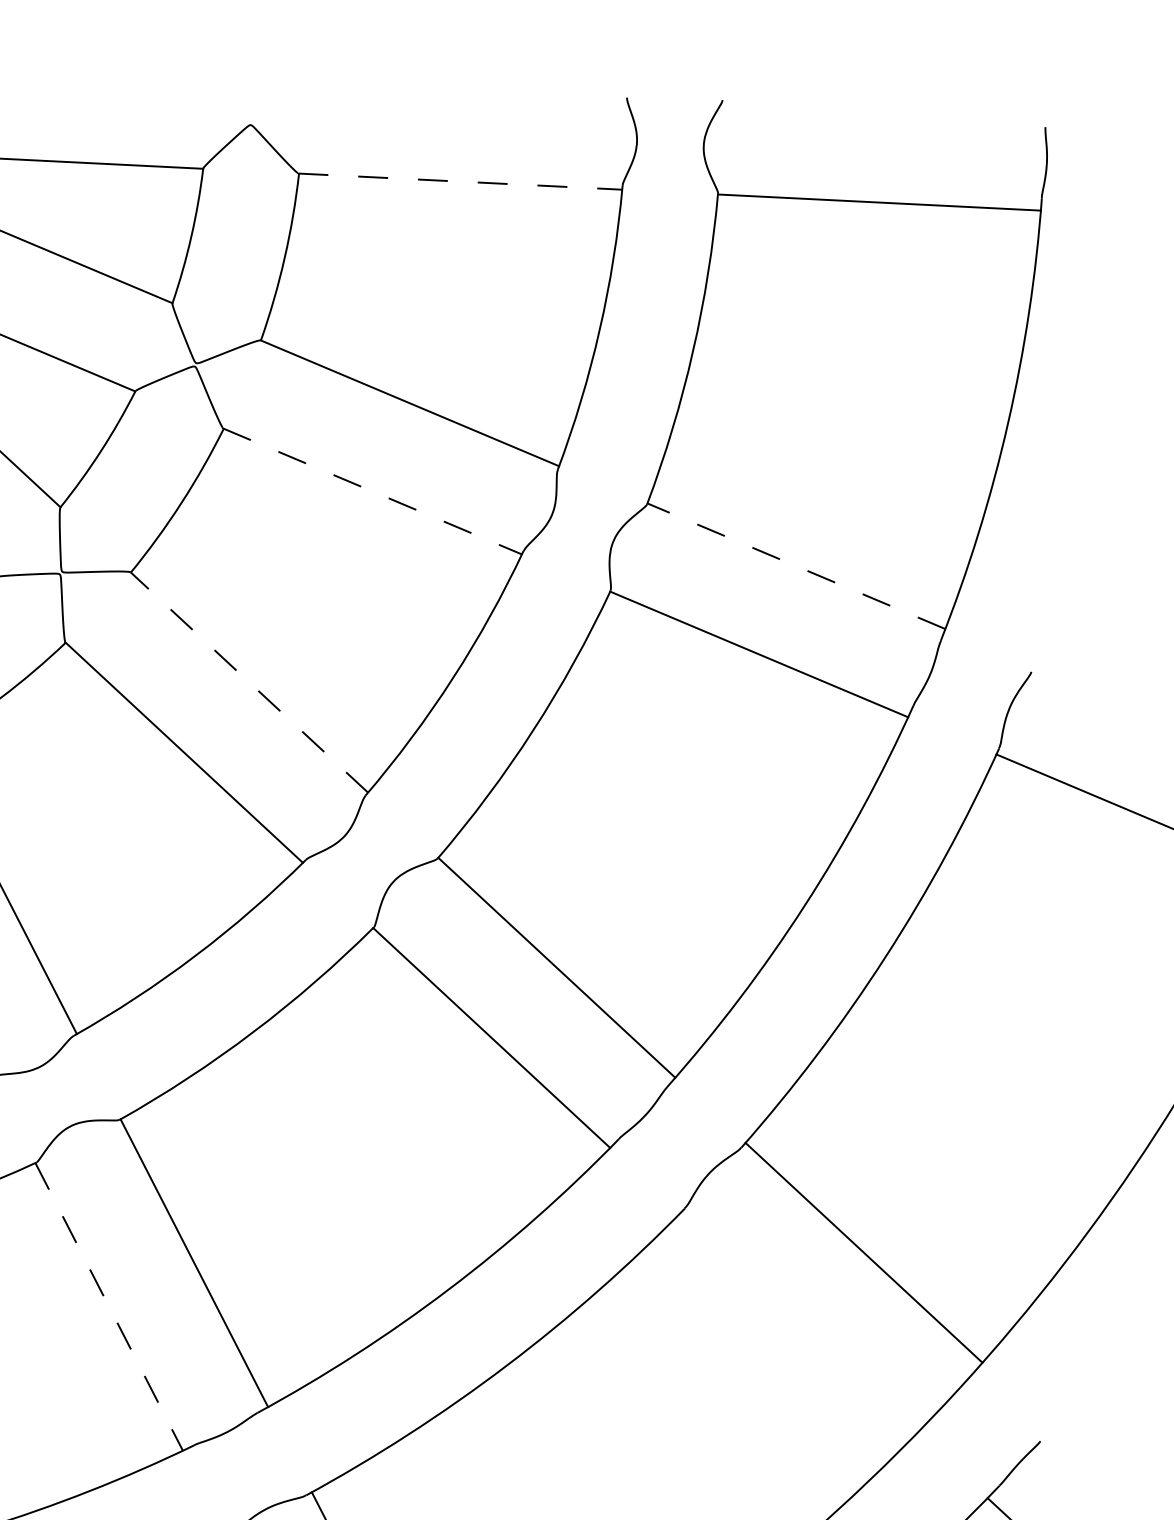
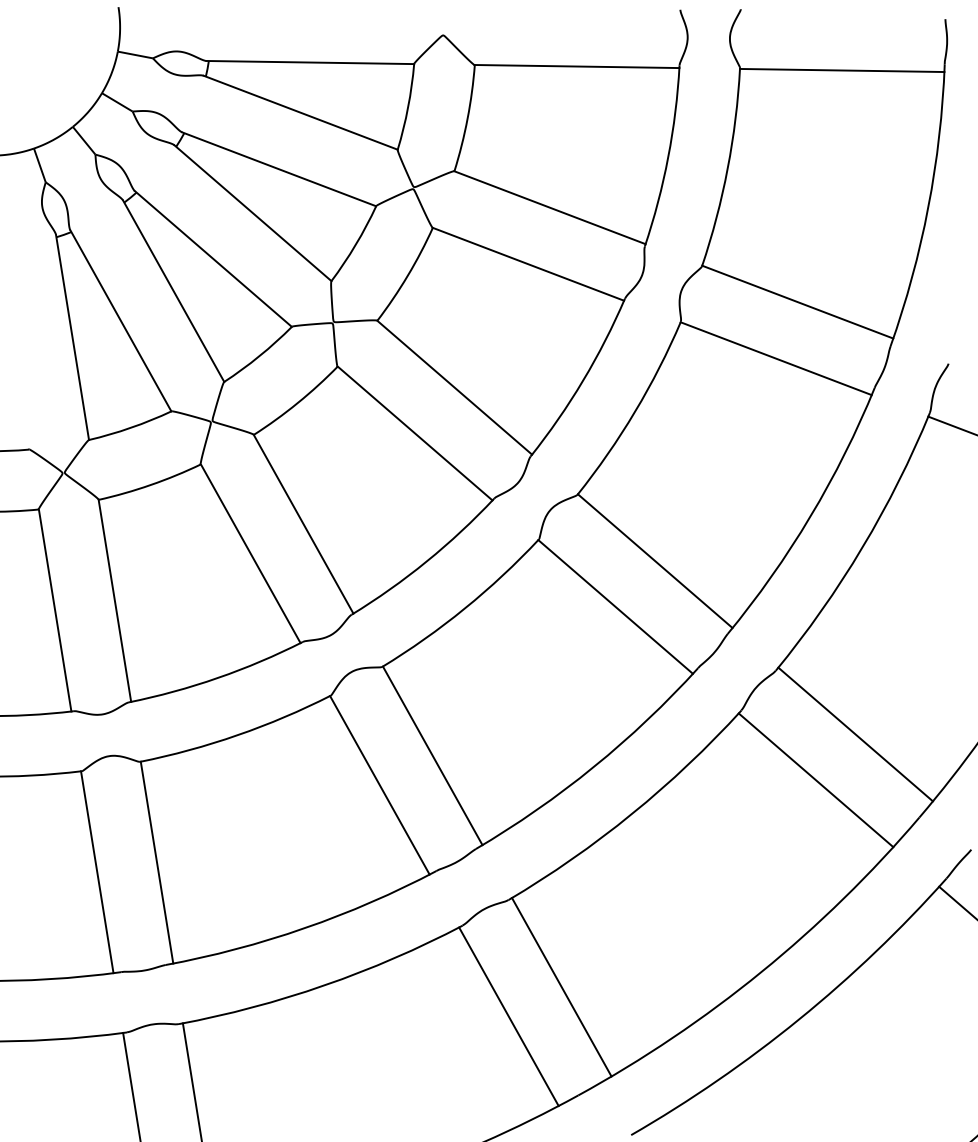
line: (461, 181) -> (577, 66), dashed -> solid
line: (372, 491) -> (528, 264), dashed -> solid
line: (796, 565) -> (797, 301), dashed -> solid
line: (249, 682) -> (454, 387), dashed -> solid
line: (110, 1307) -> (380, 785), dashed -> solid
line: (798, 1323) -> (815, 780), added

